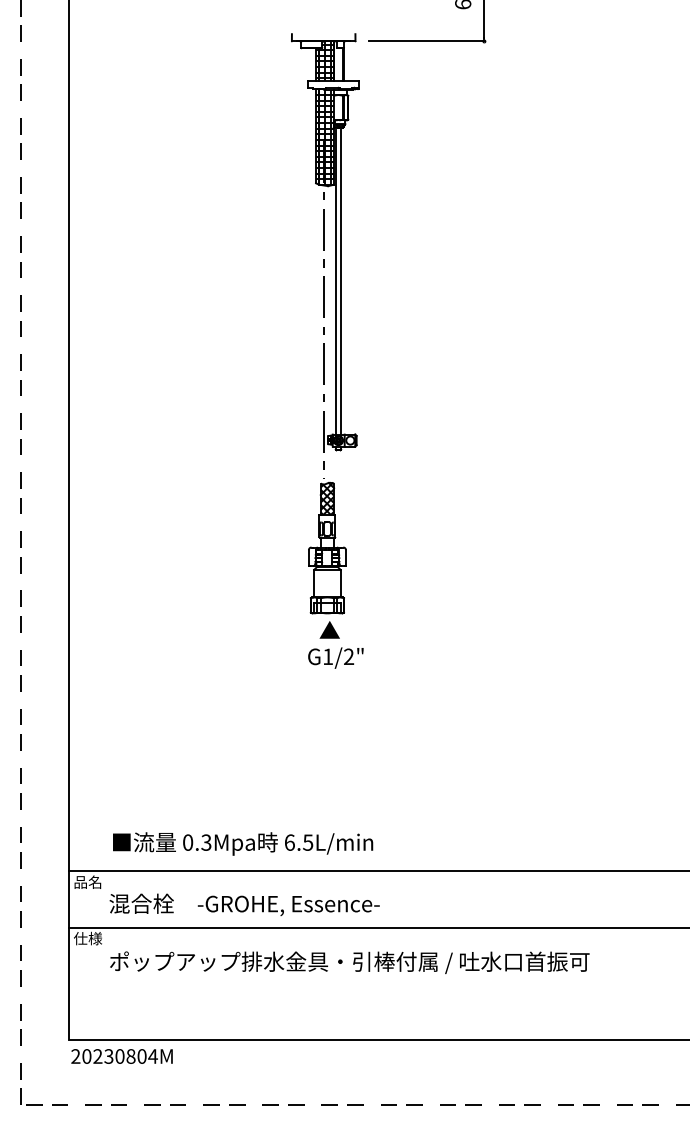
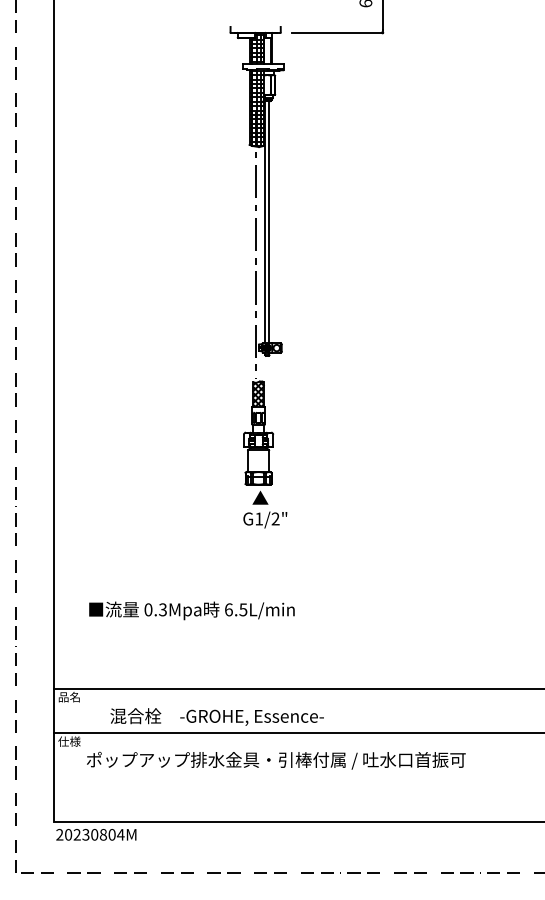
text: (242, 843) -> (191, 610), moved
text: (243, 904) -> (216, 716), moved

